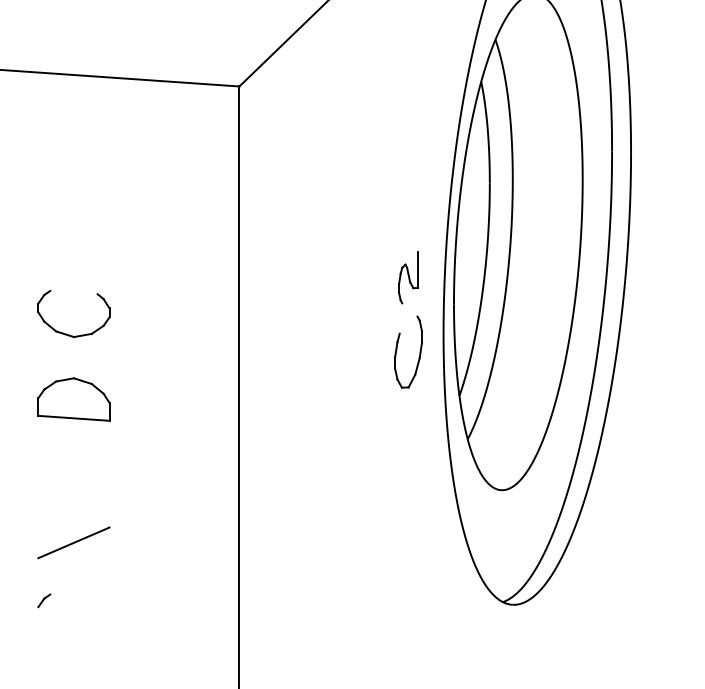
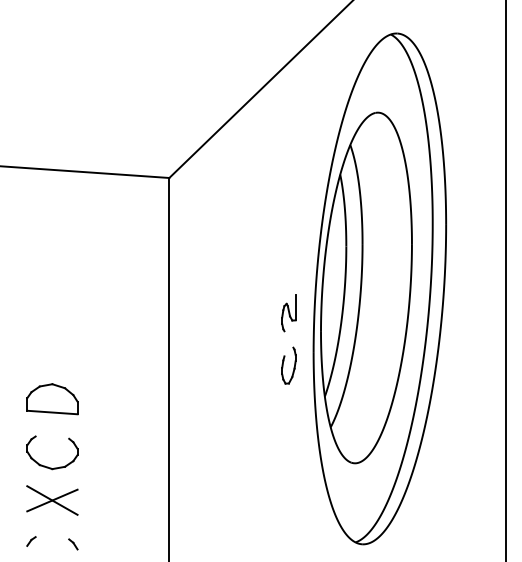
part: (68, 333) -> (48, 466), moved
part: (408, 351) -> (288, 365), size x0.71
line: (74, 542) -> (52, 500), added
part: (103, 605) -> (73, 544), added

